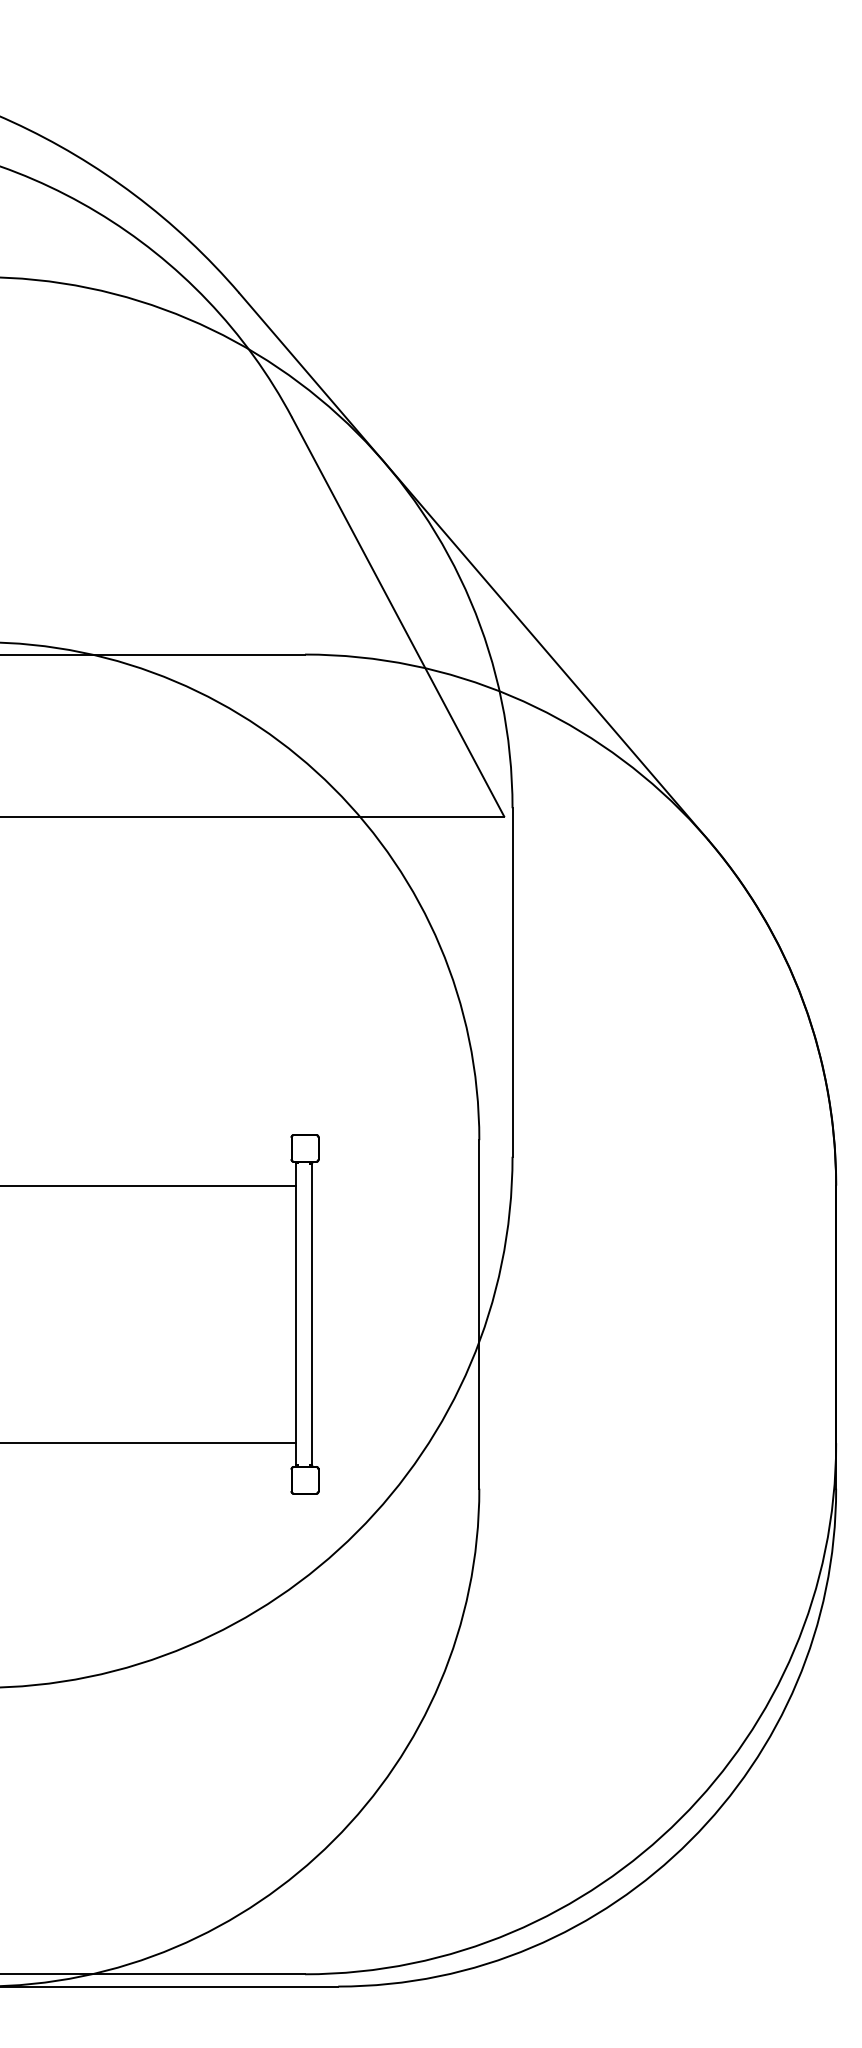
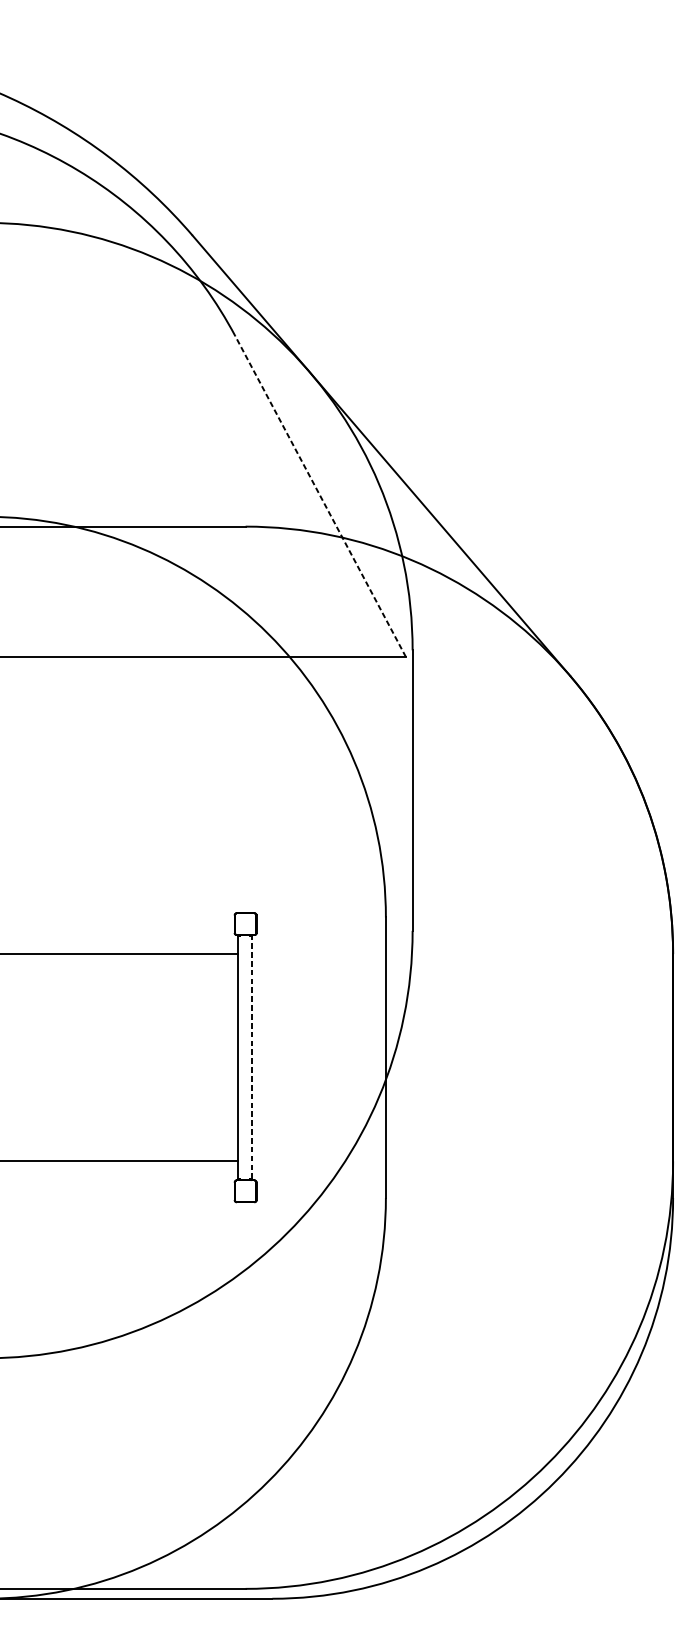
line: (398, 617) -> (320, 496), solid -> dashed
line: (312, 1314) -> (251, 1057), solid -> dashed

